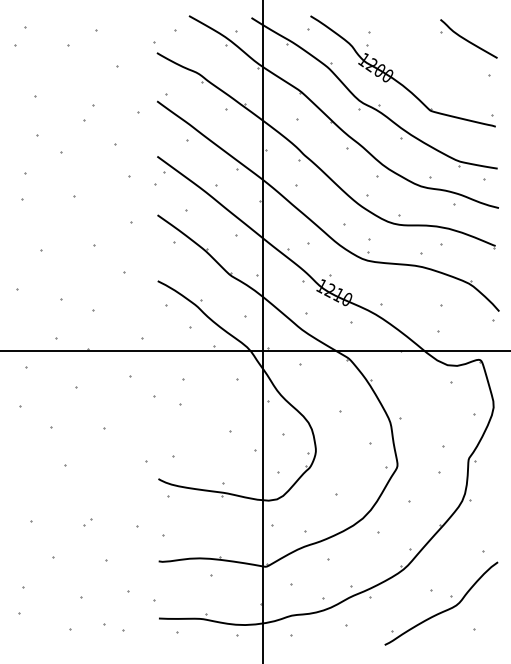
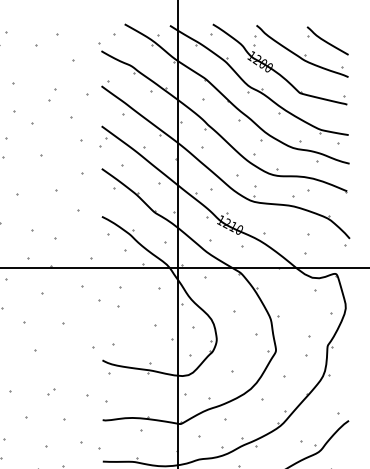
part: (438, 57) -> (305, 54), added

